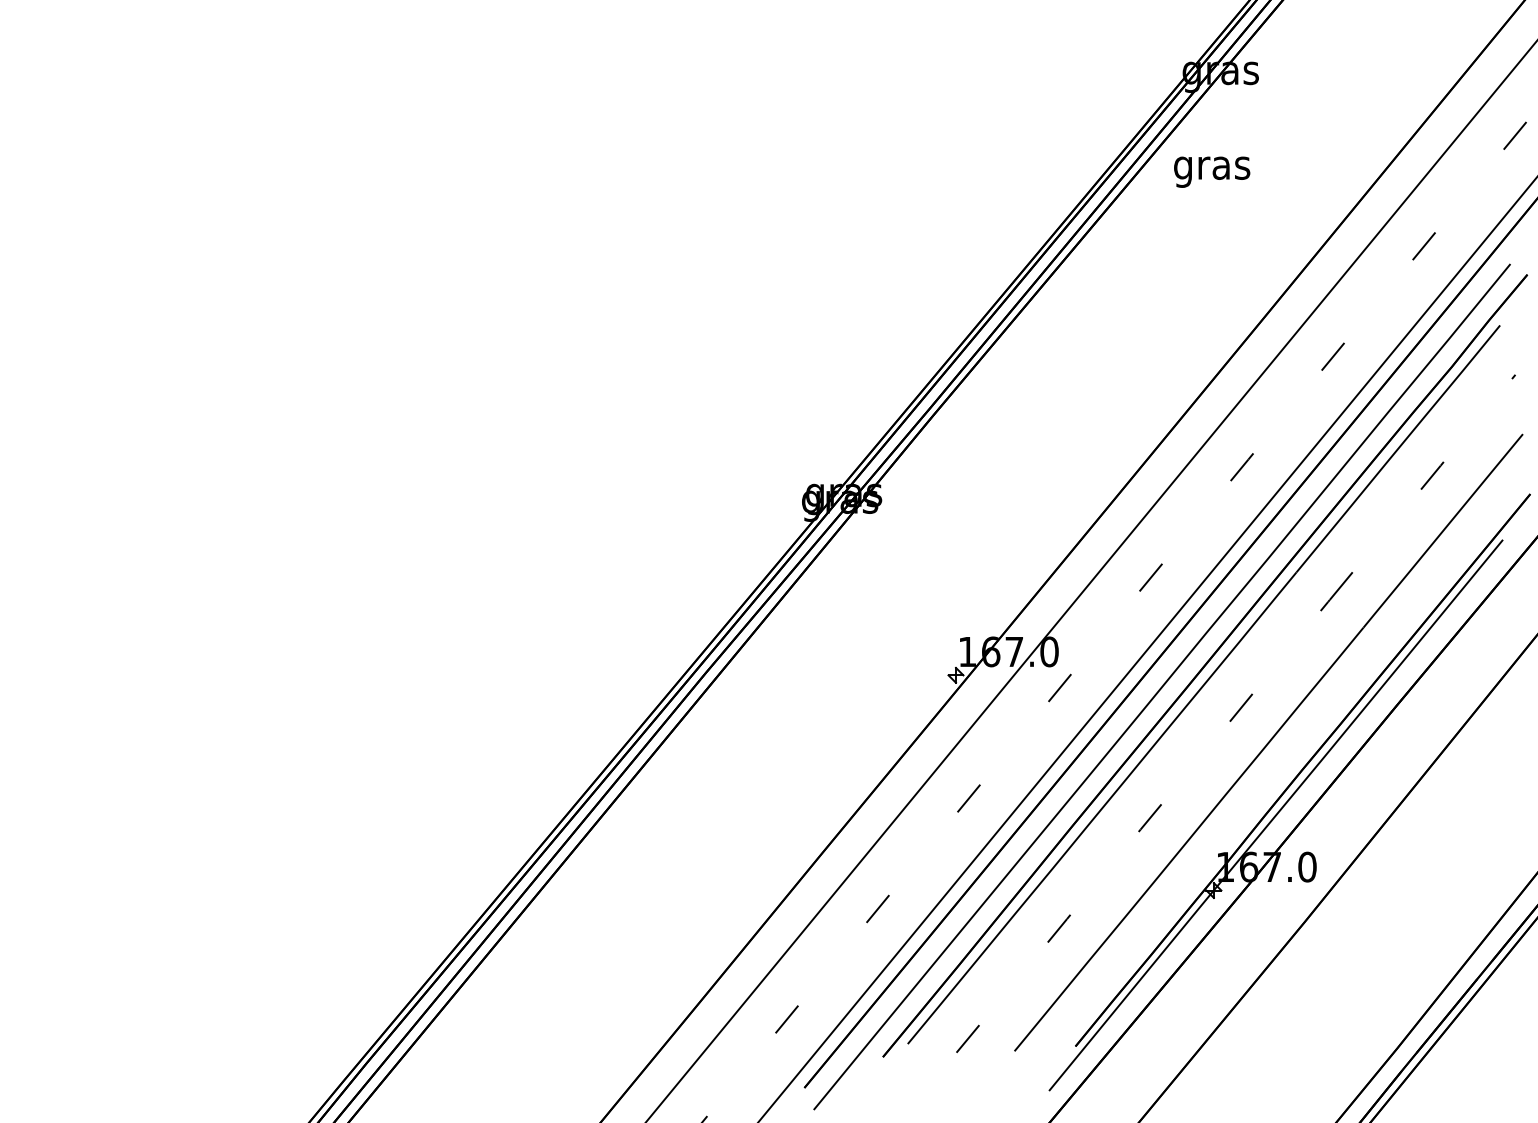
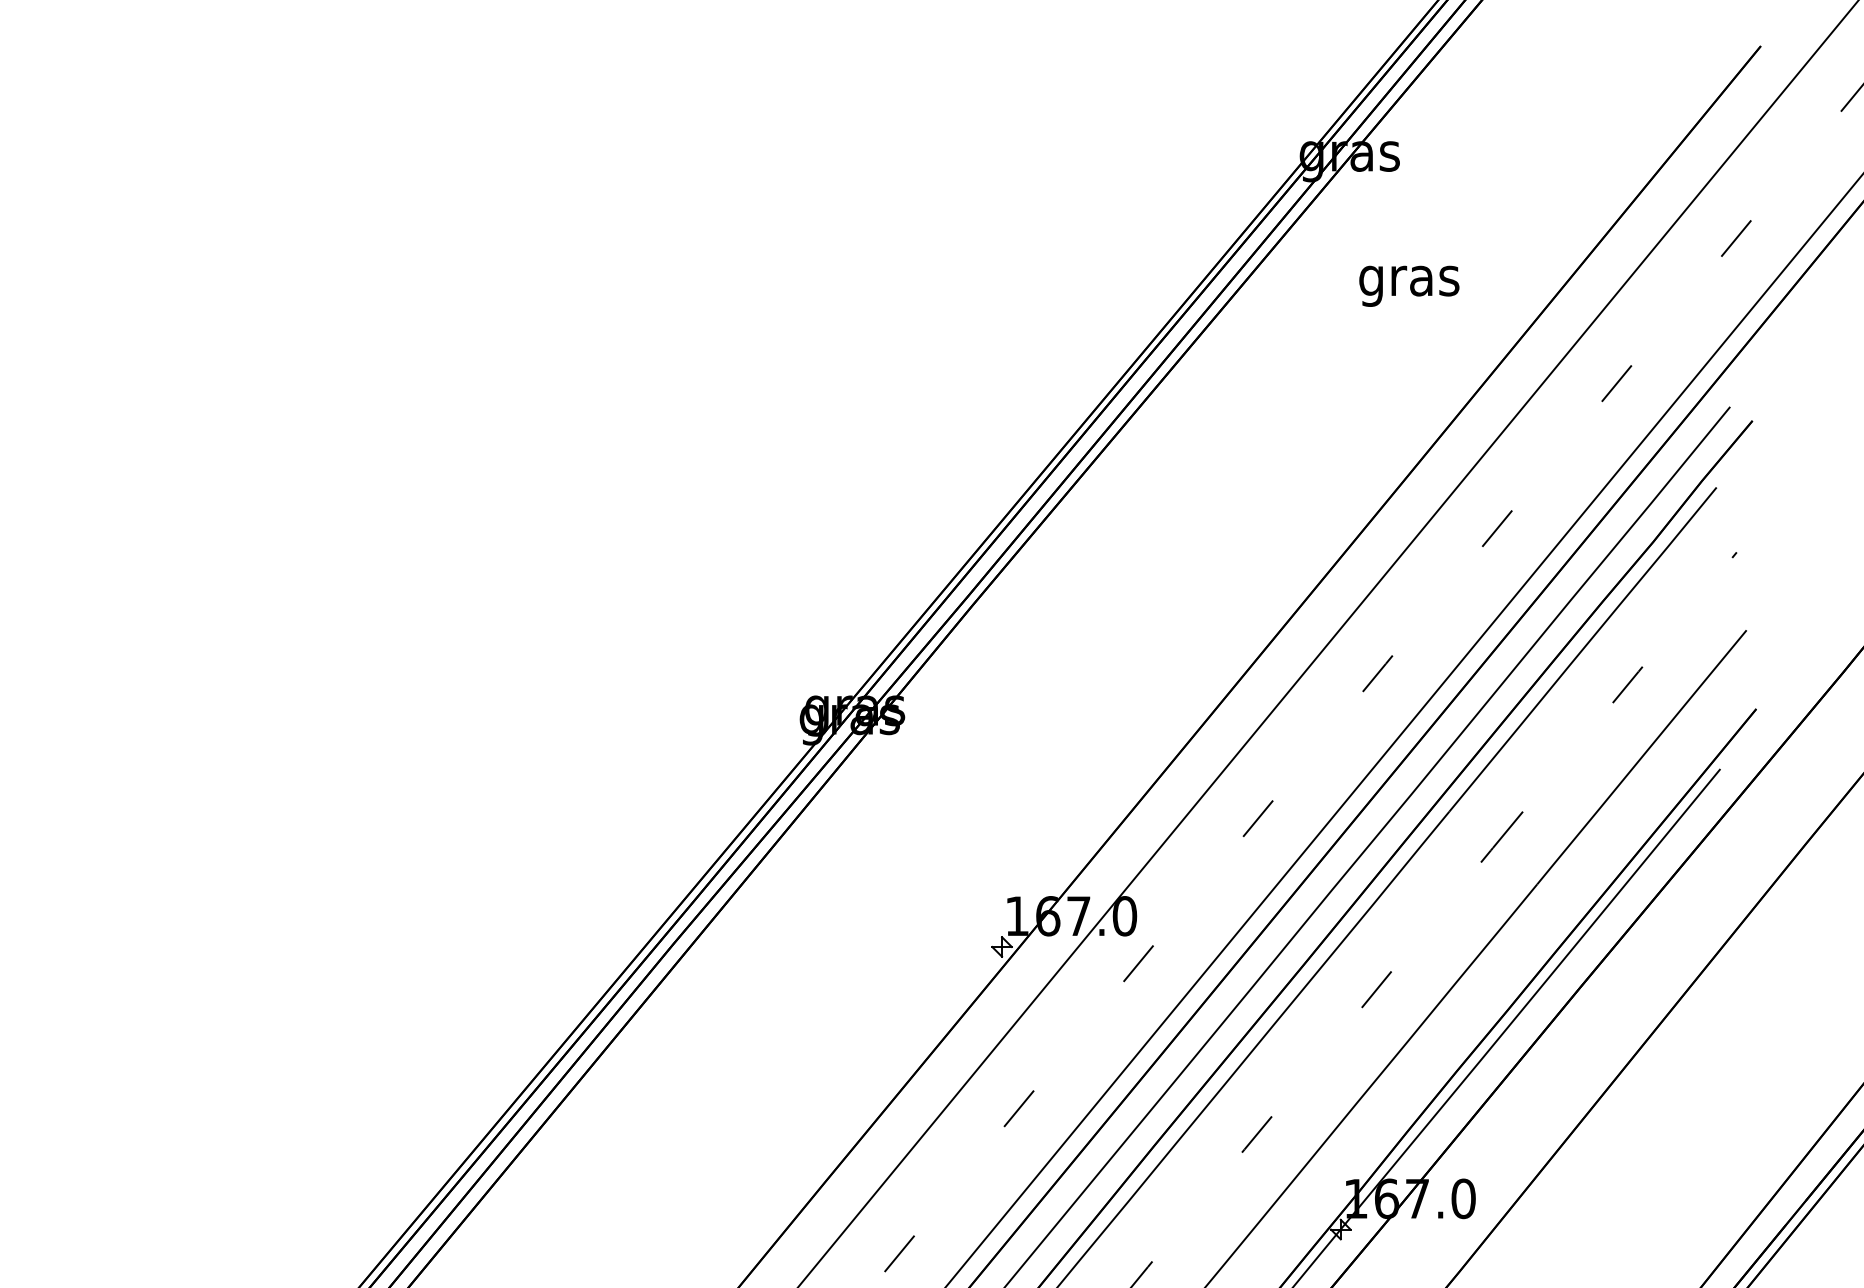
text: (1212, 171) -> (1409, 285), moved

